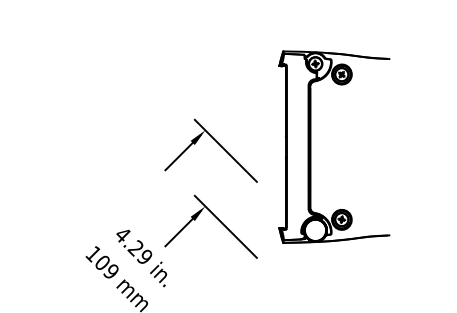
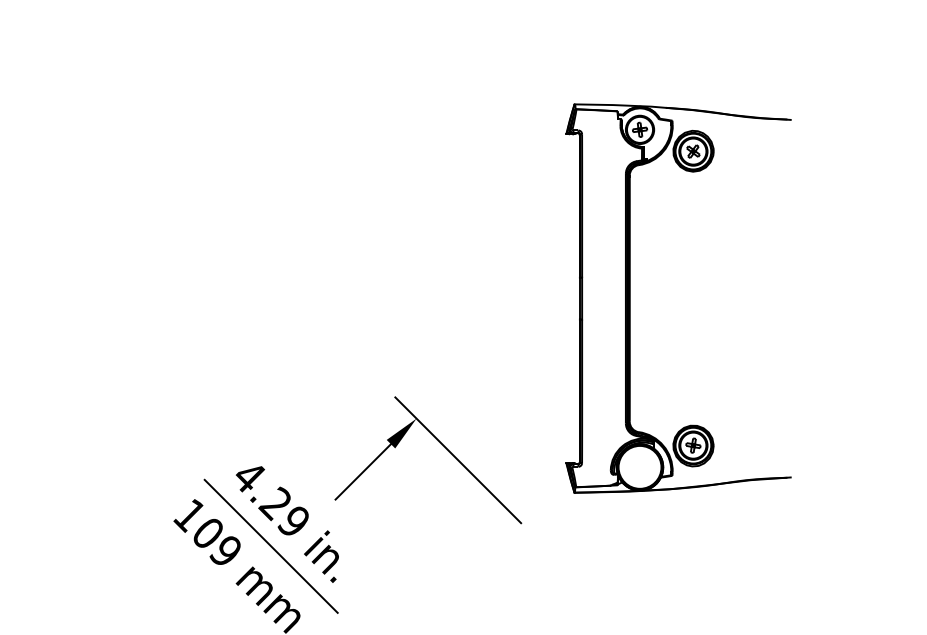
part: (217, 143) -> (441, 291), removed
line: (133, 269) -> (270, 546), added

